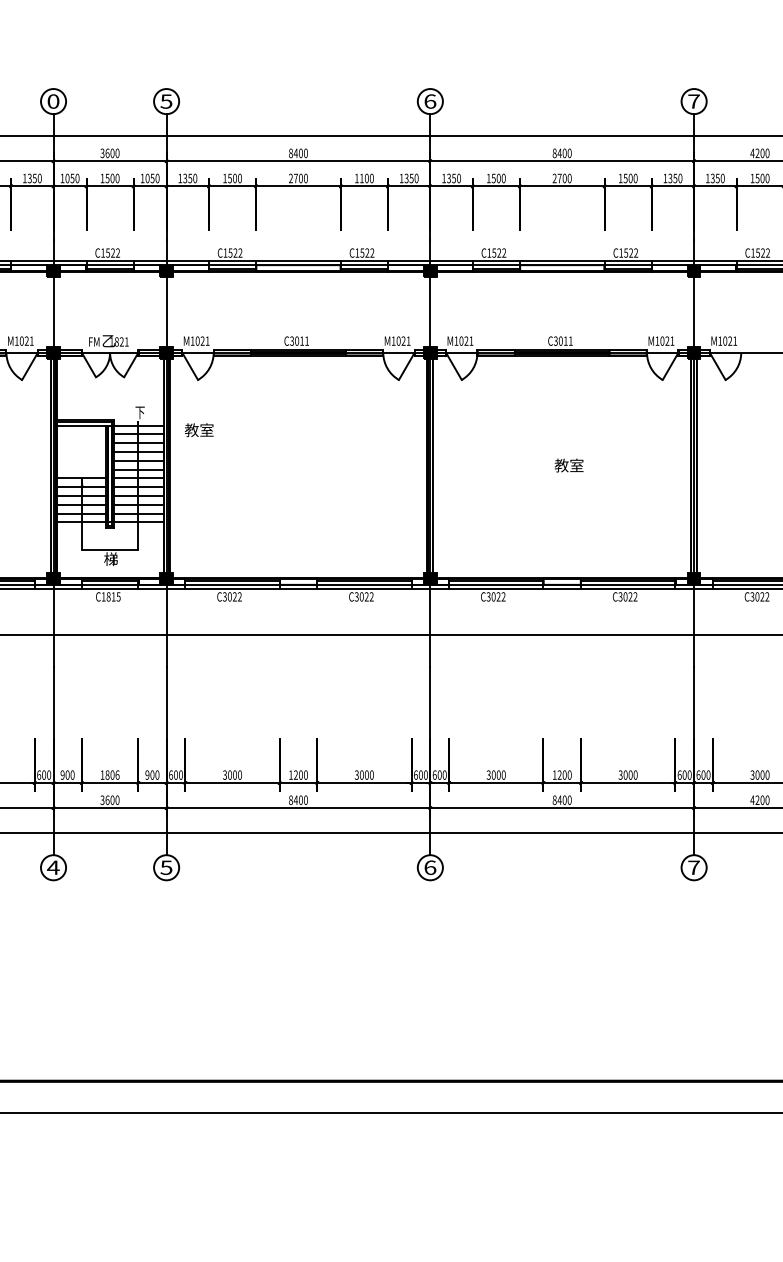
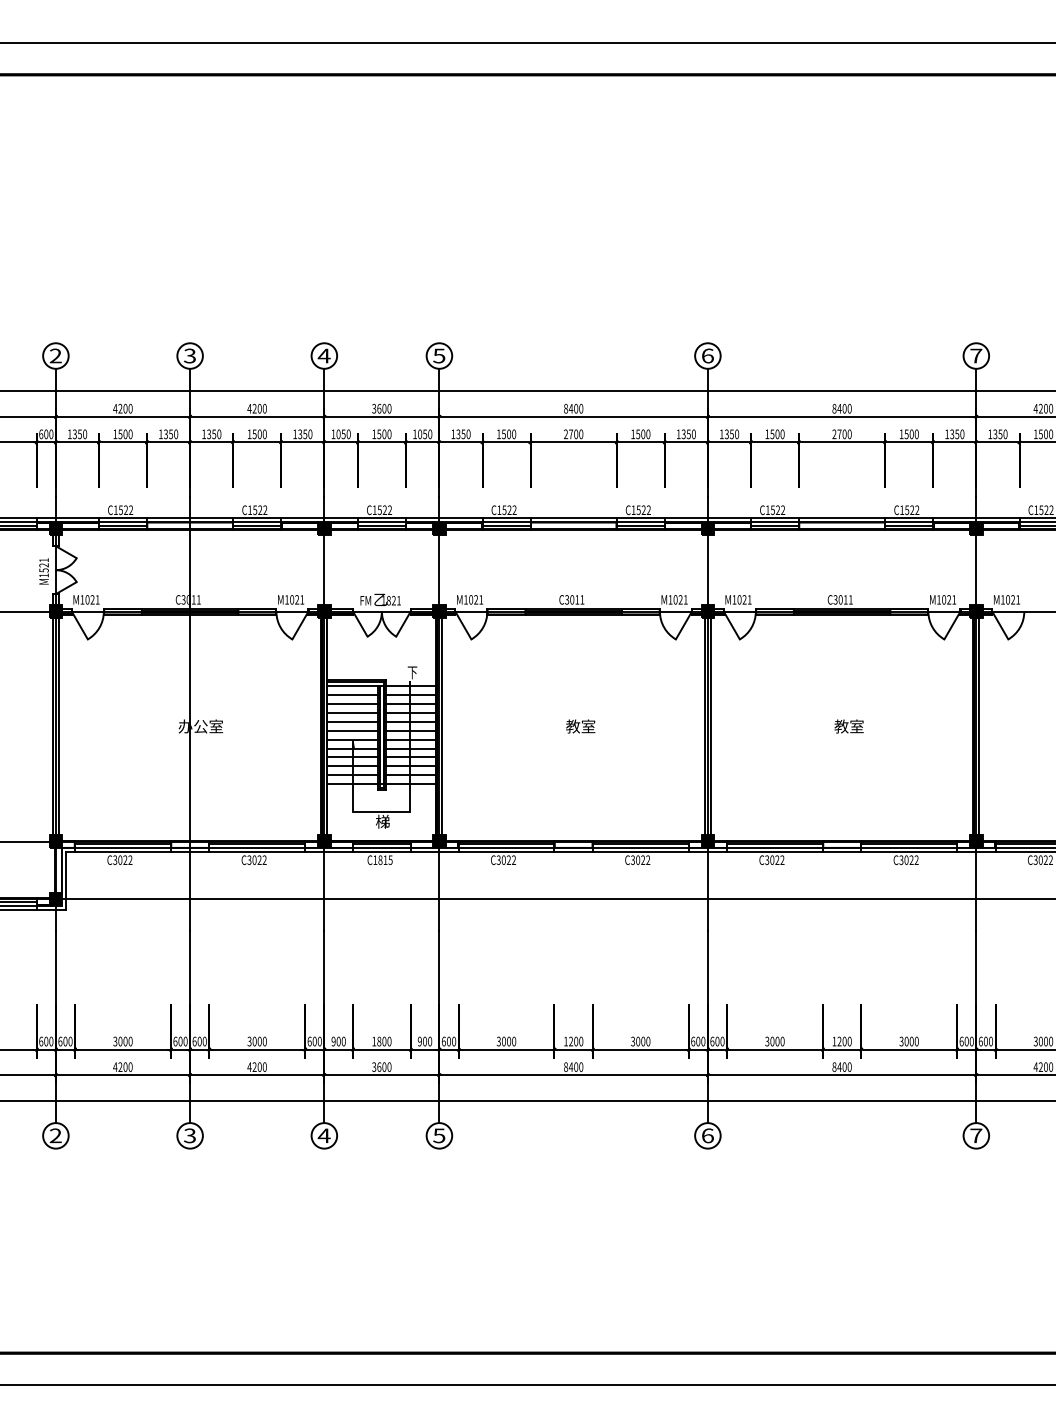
text: (52, 101) -> (323, 355), 0 -> 4
text: (362, 178) -> (638, 434), 1100 -> 1500
text: (199, 430) -> (580, 726), moved
line: (81, 434) -> (352, 694), added
line: (81, 442) -> (352, 703), added
line: (81, 451) -> (352, 712), added
line: (81, 460) -> (352, 721), added
line: (81, 469) -> (352, 730), added
text: (117, 775) -> (389, 1041), 1806 -> 1800

